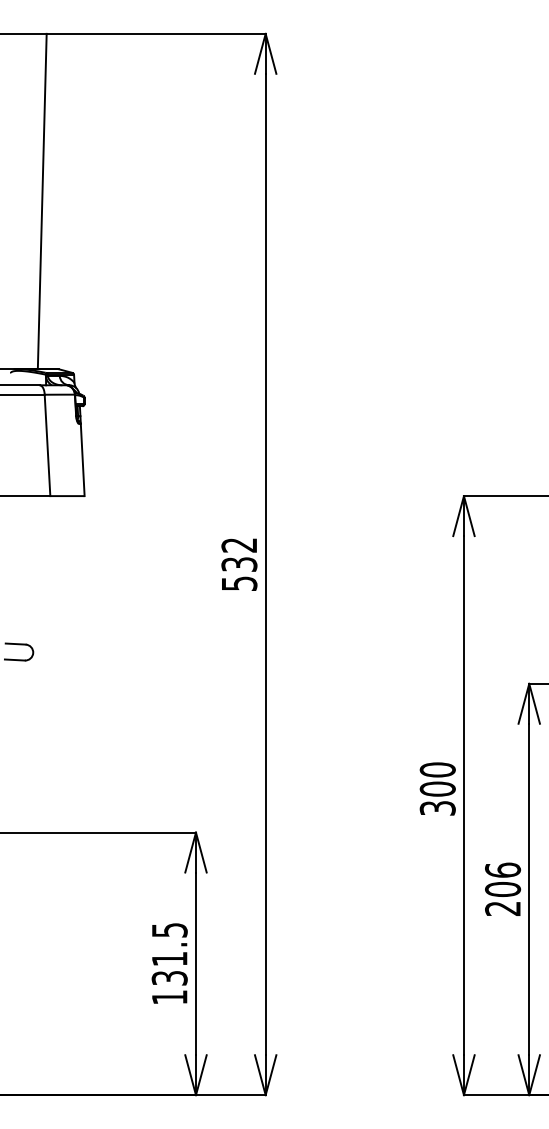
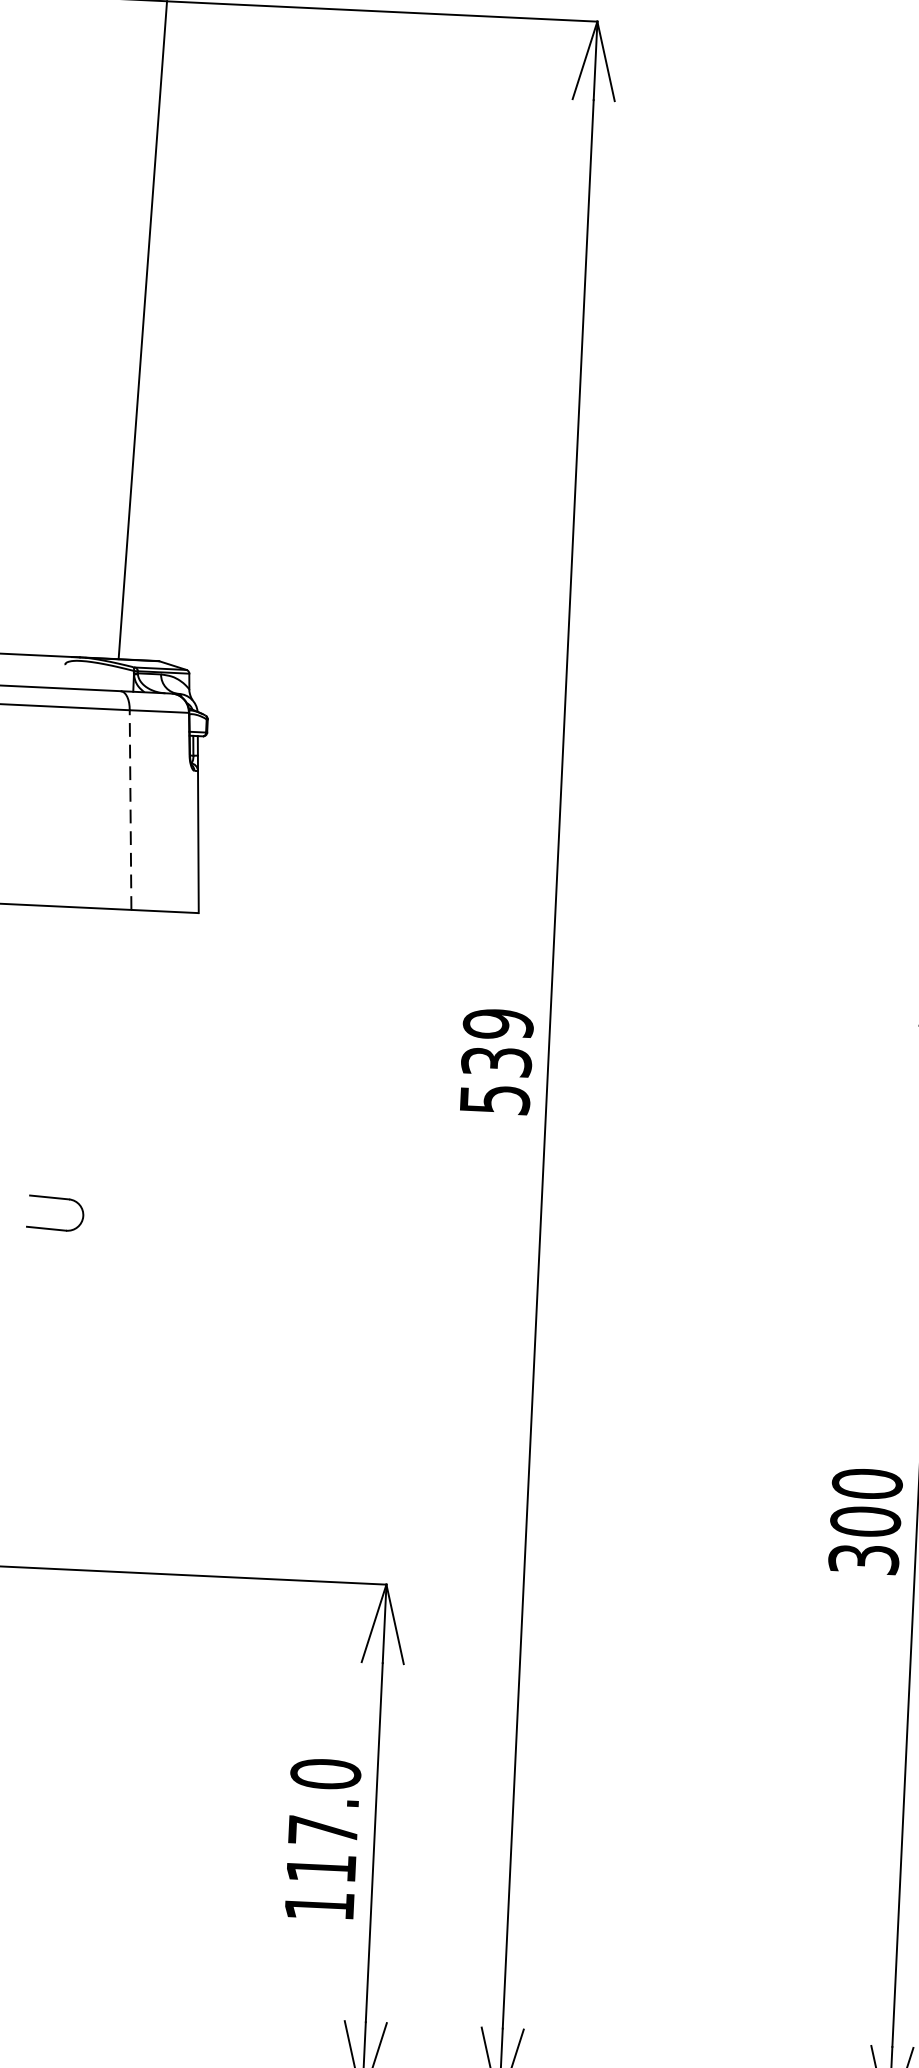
line: (47, 445) -> (130, 810), solid -> dashed
text: (239, 544) -> (498, 1022), 532 -> 539
text: (169, 953) -> (323, 1819), 131.5 -> 117.0

